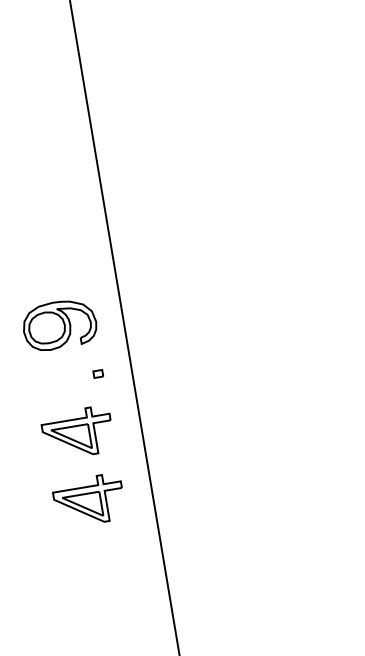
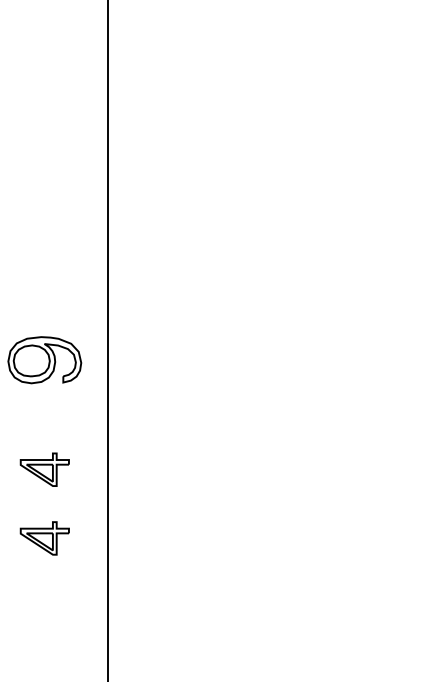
part: (98, 373) -> (74, 414), removed
part: (77, 432) -> (44, 469), size x0.7
part: (88, 500) -> (44, 538), size x0.7

